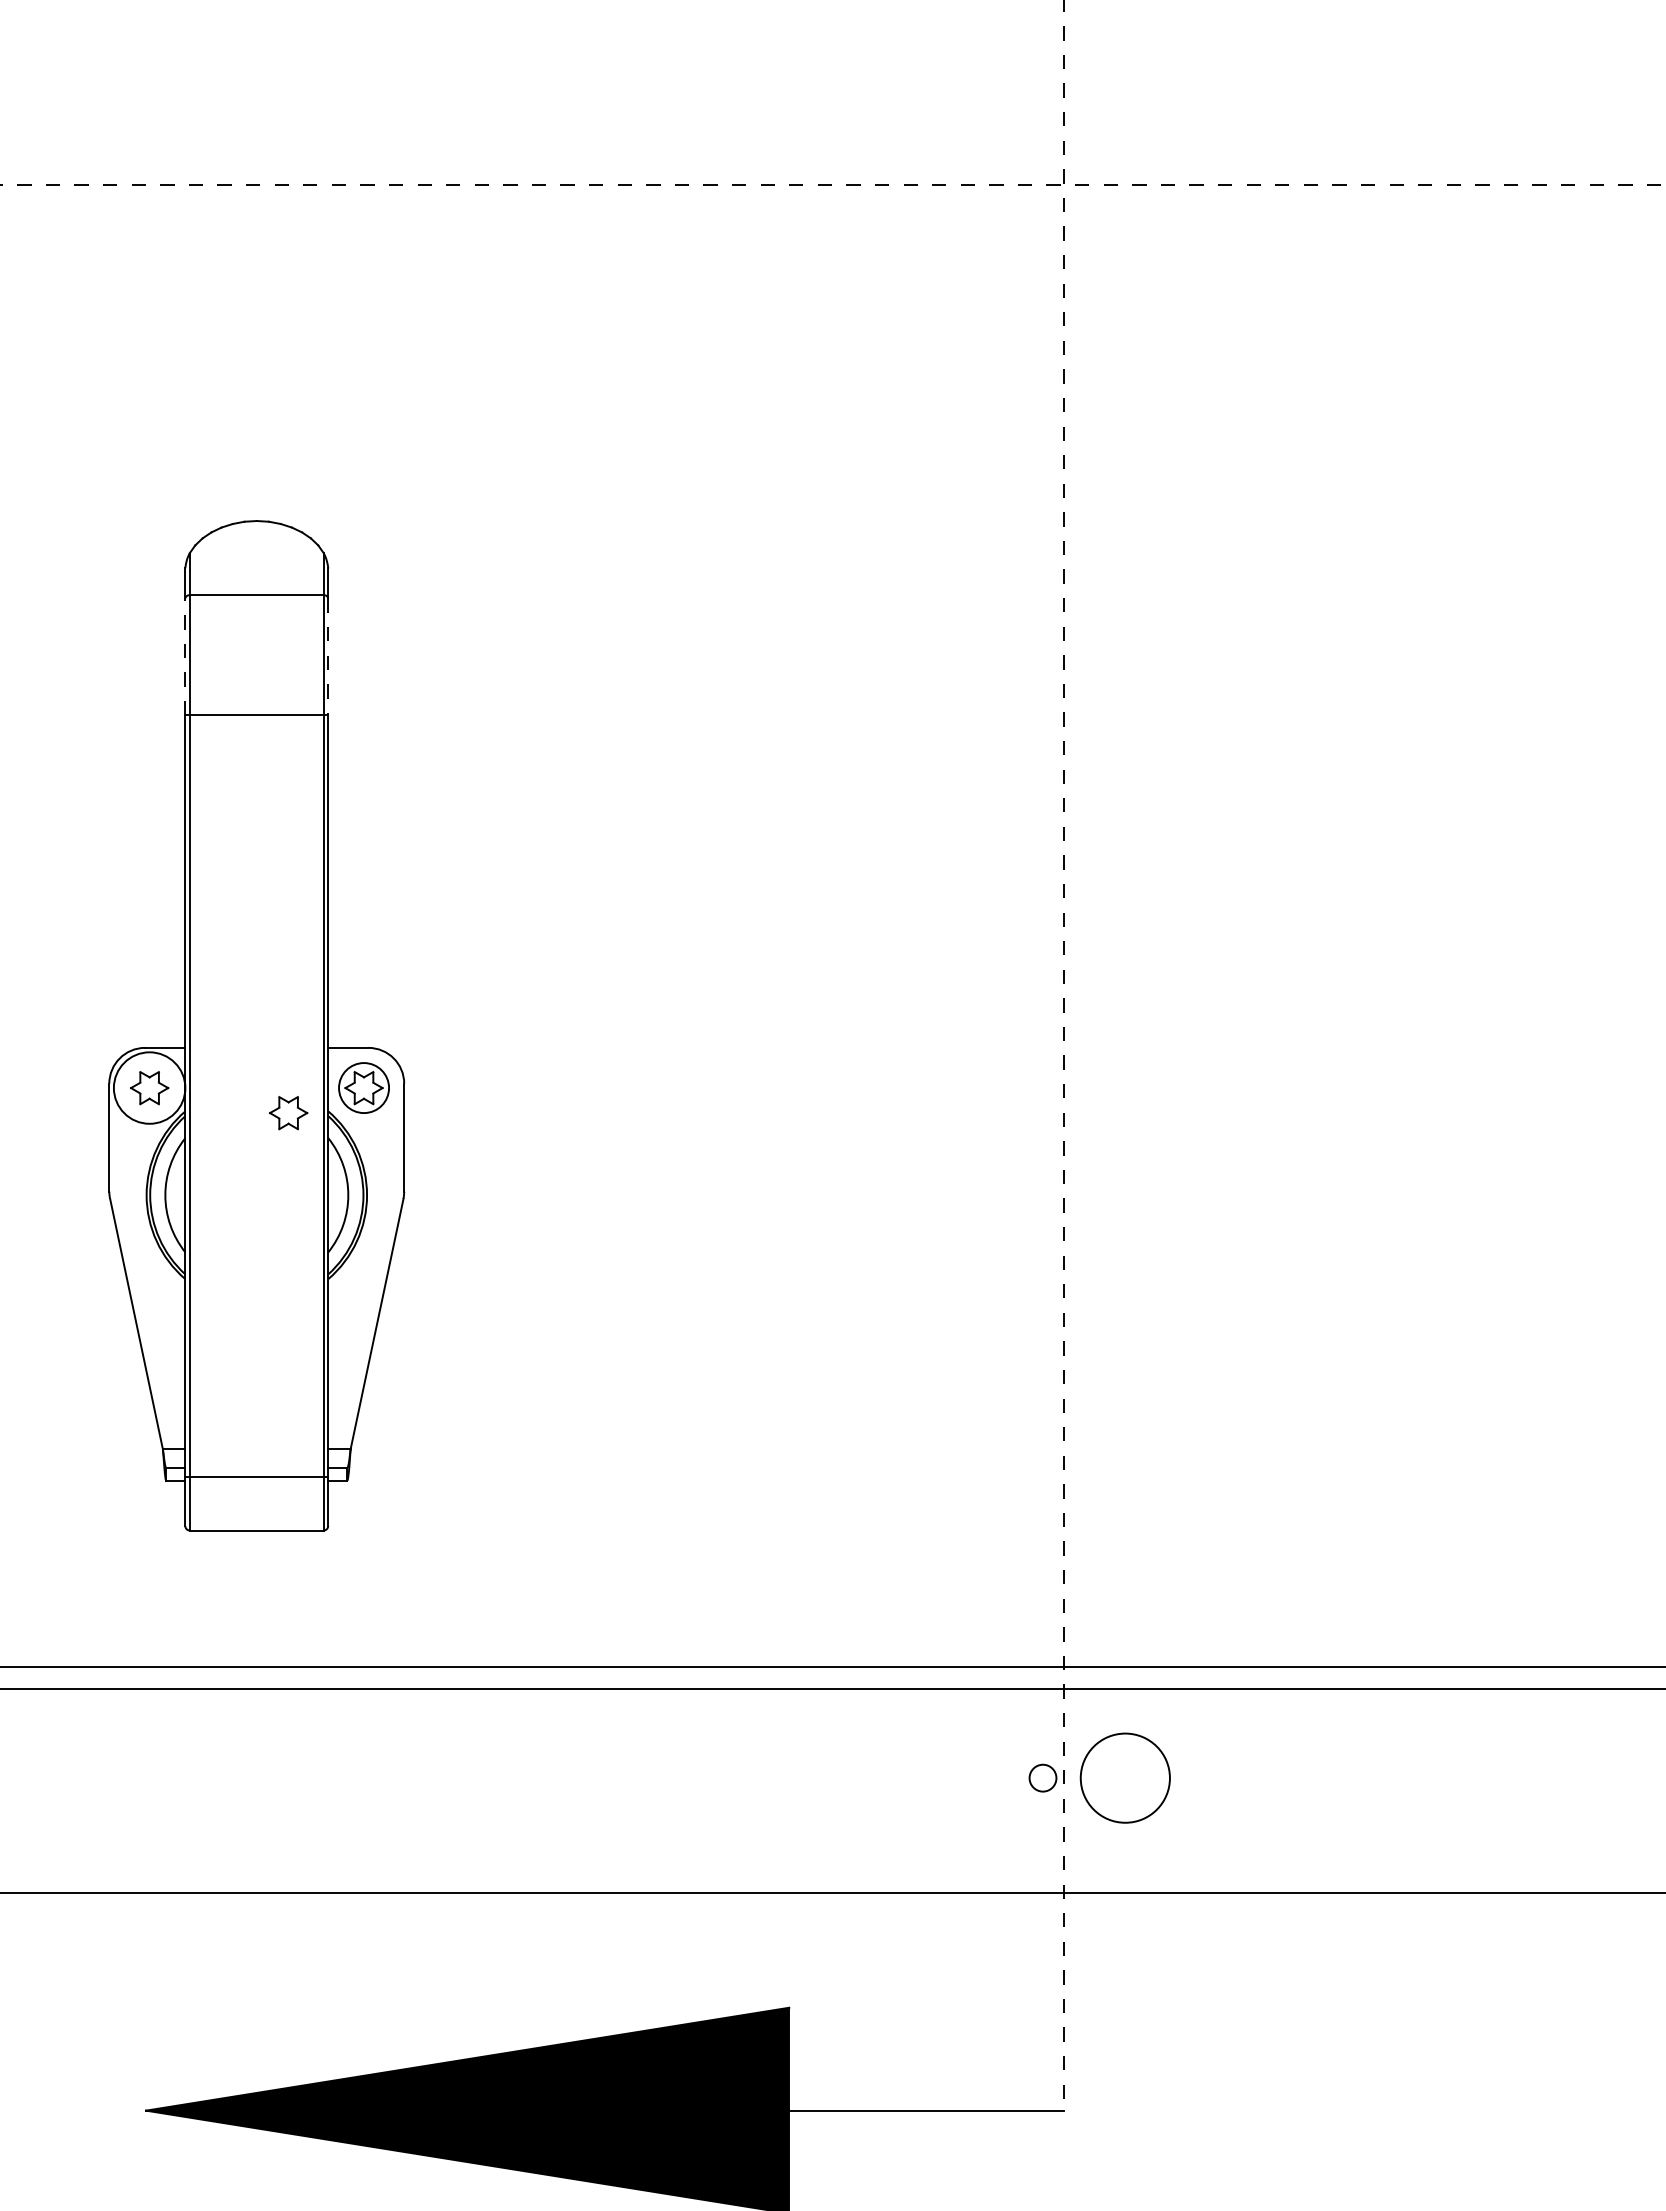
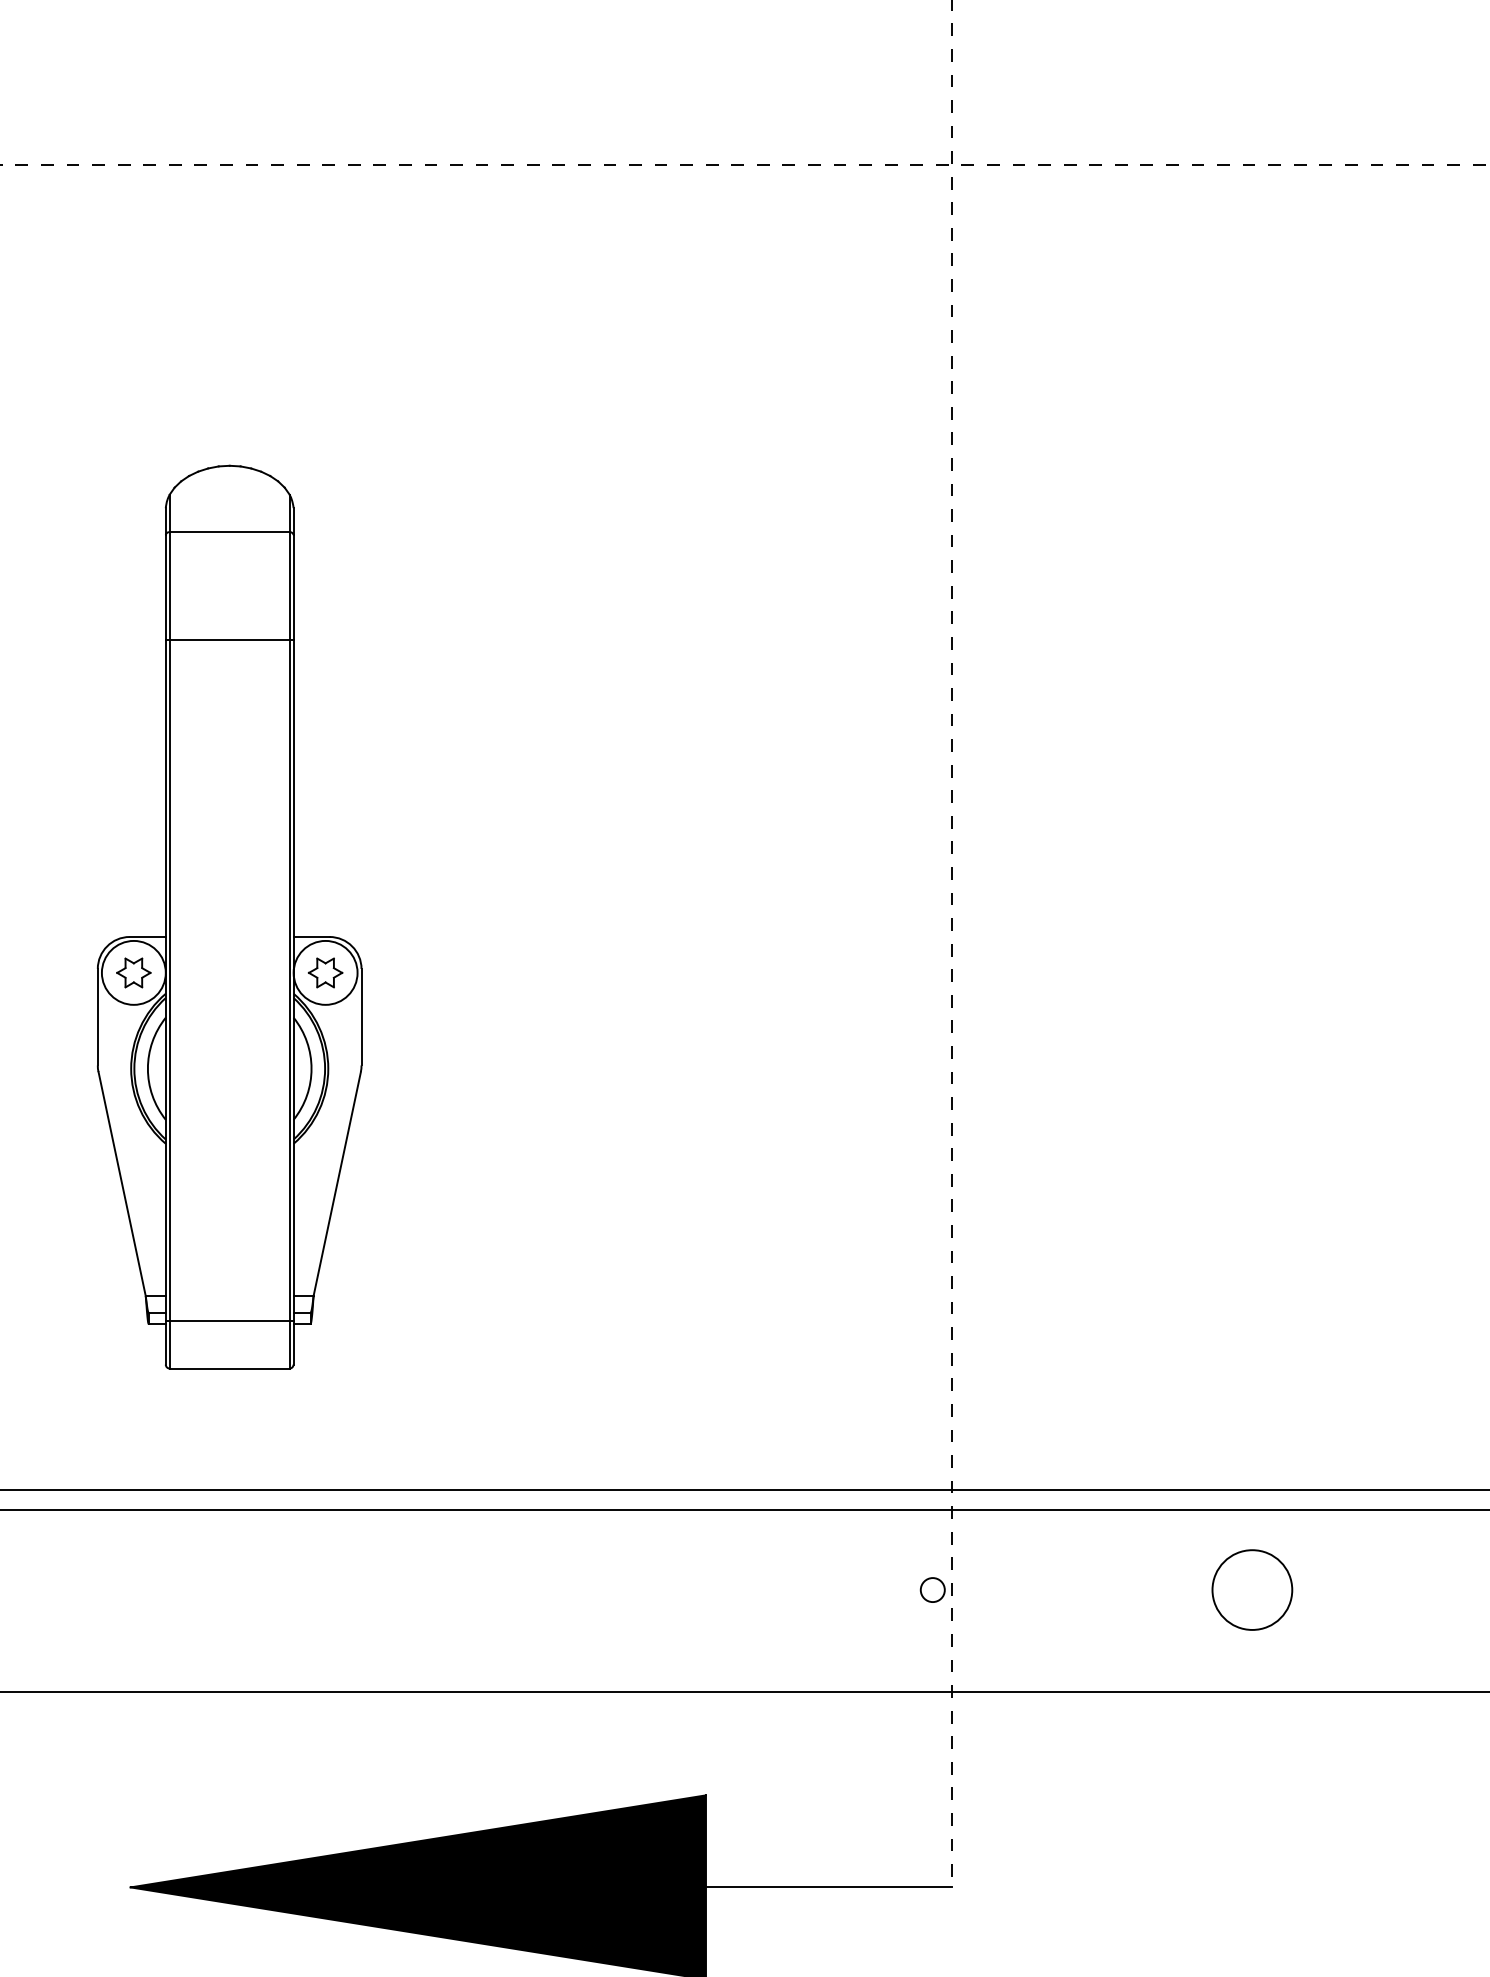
line: (185, 656) -> (165, 586), dashed -> solid
line: (328, 657) -> (293, 587), dashed -> solid
circle: (363, 1087) -> (325, 972), size x1.43
part: (288, 1113) -> (258, 995), removed
circle: (1124, 1777) -> (1251, 1589), moved

